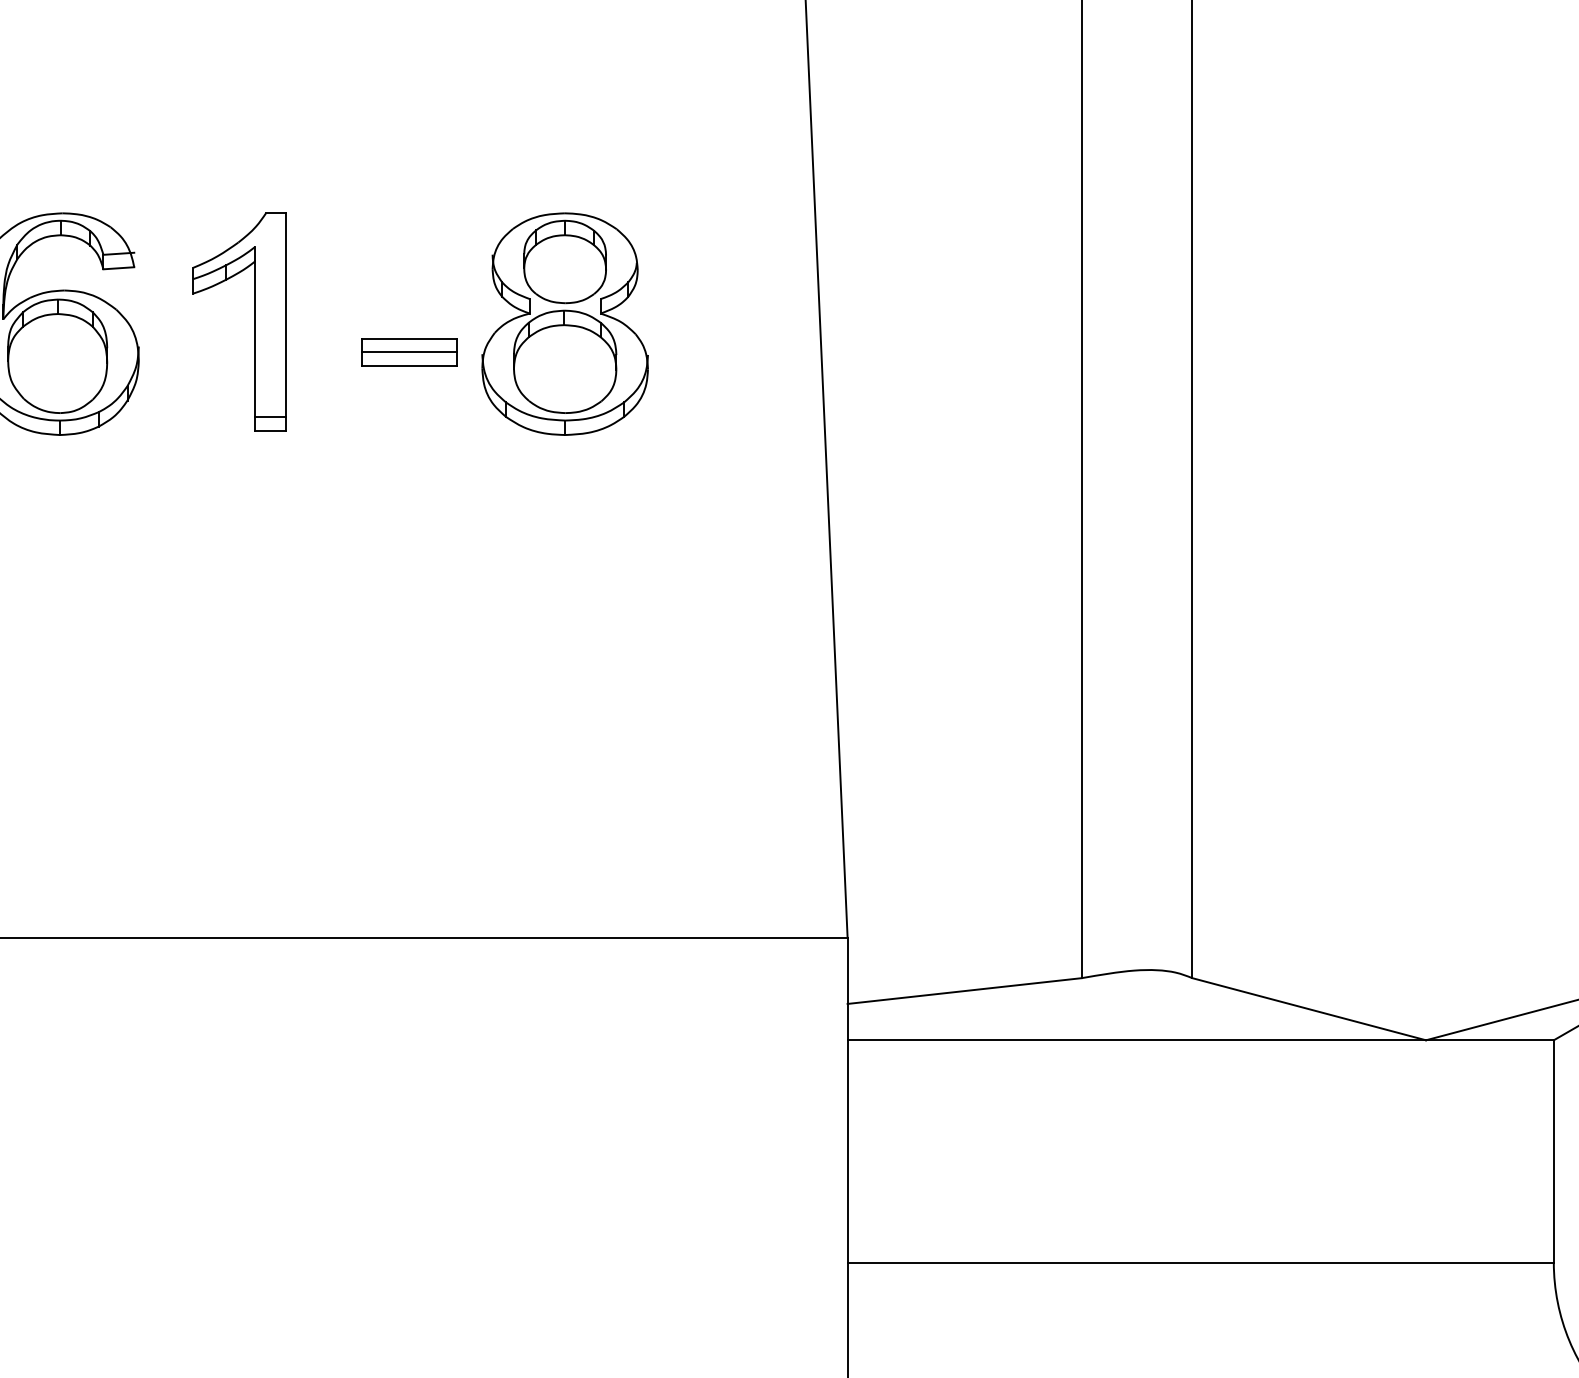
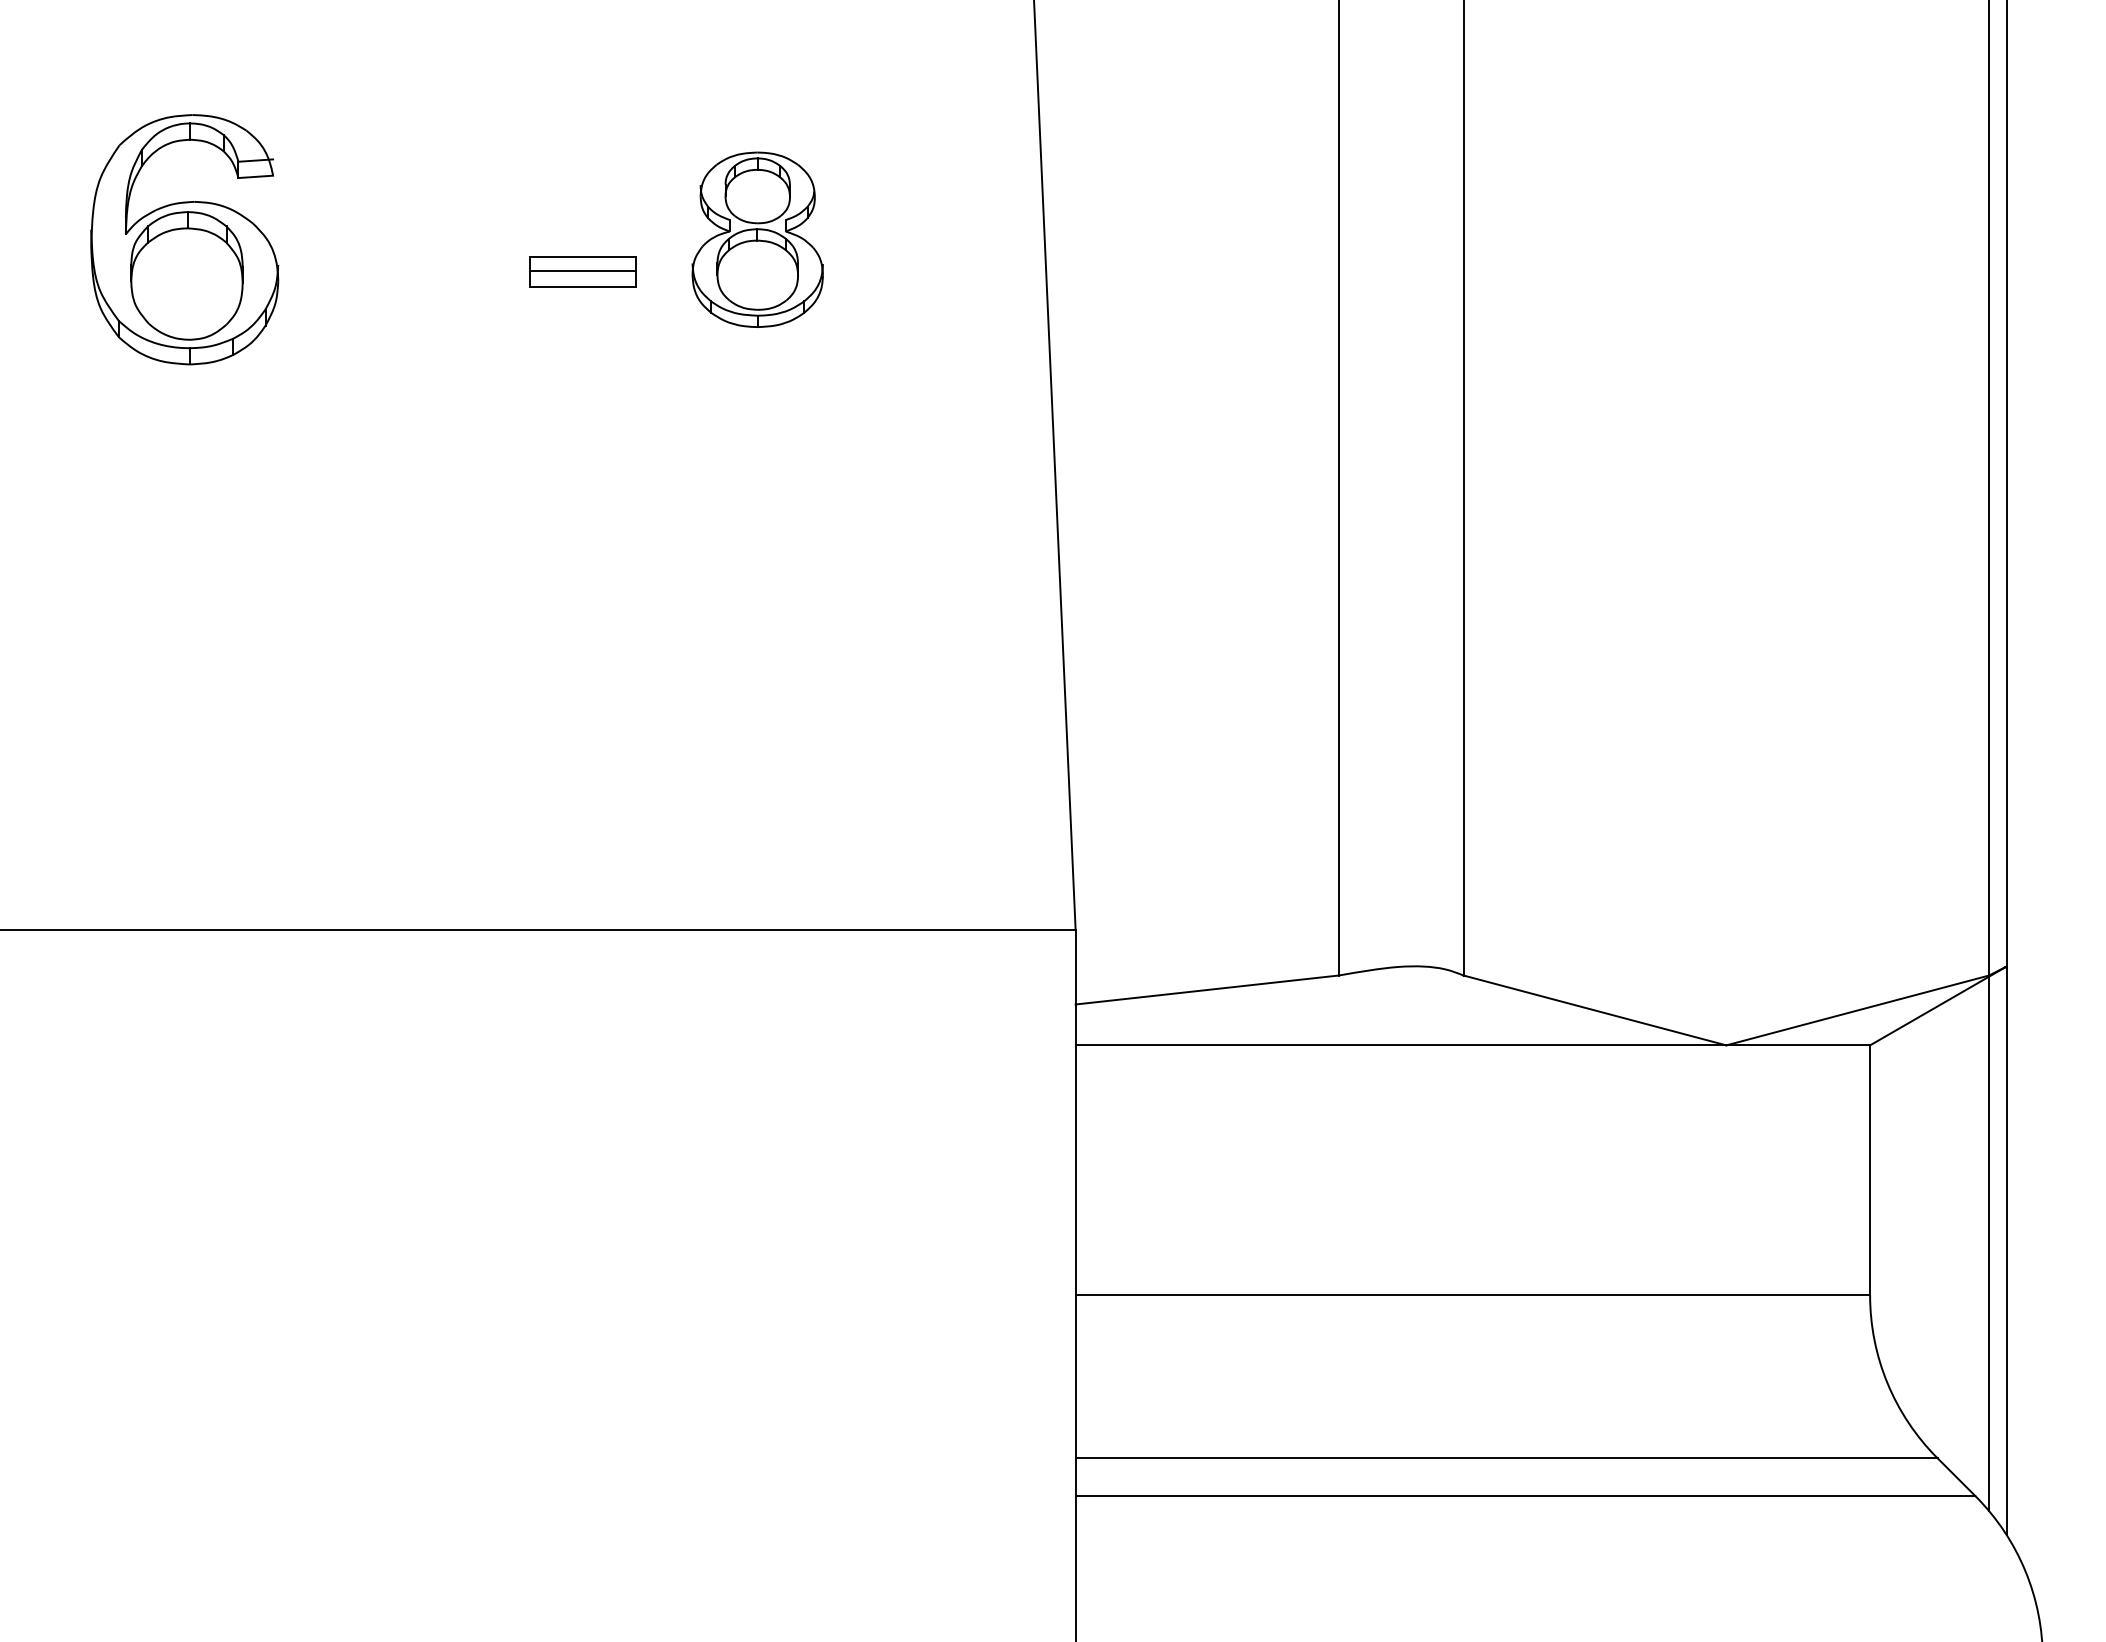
part: (254, 322) -> (408, 237), removed
part: (564, 323) -> (757, 239), size x0.7

